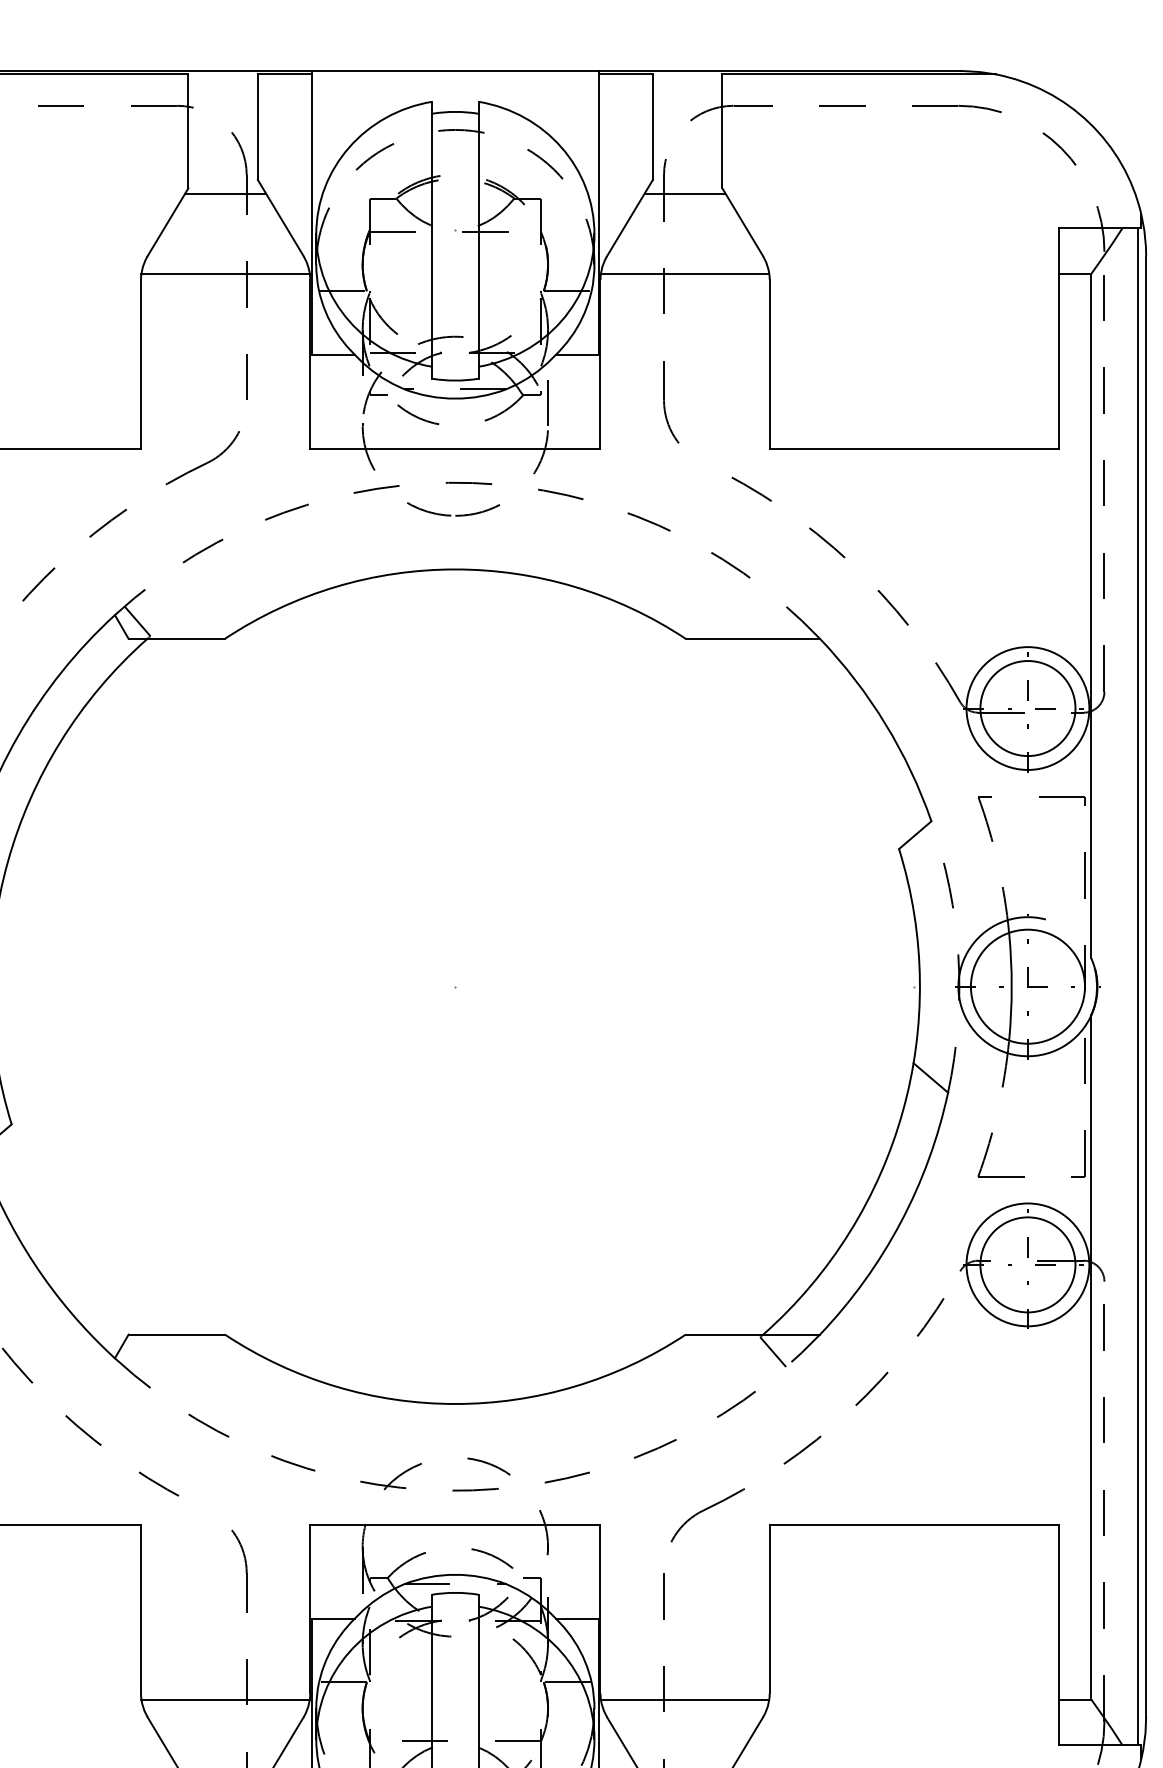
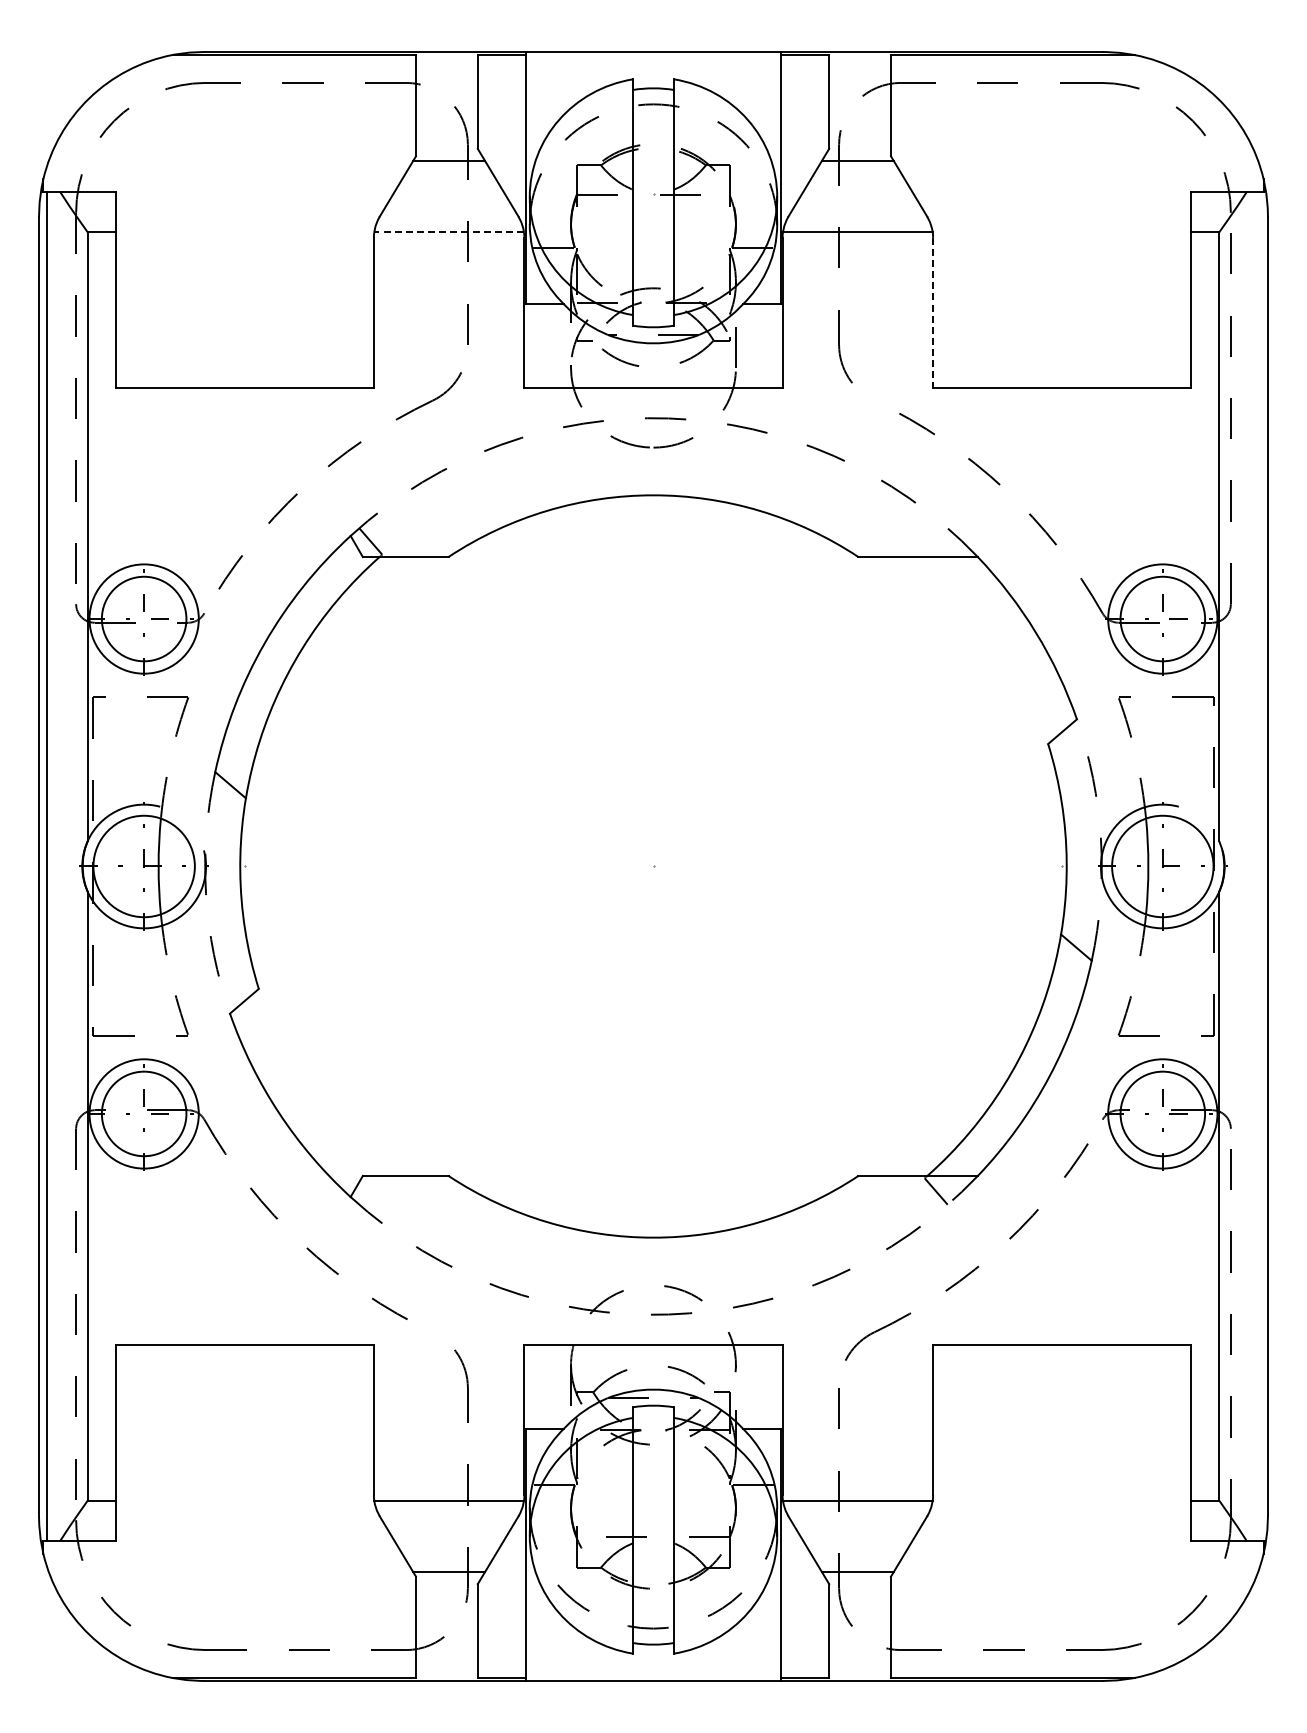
line: (226, 273) -> (449, 232), solid -> dashed
line: (770, 365) -> (933, 313), solid -> dashed
line: (1137, 986) -> (1260, 866), removed

